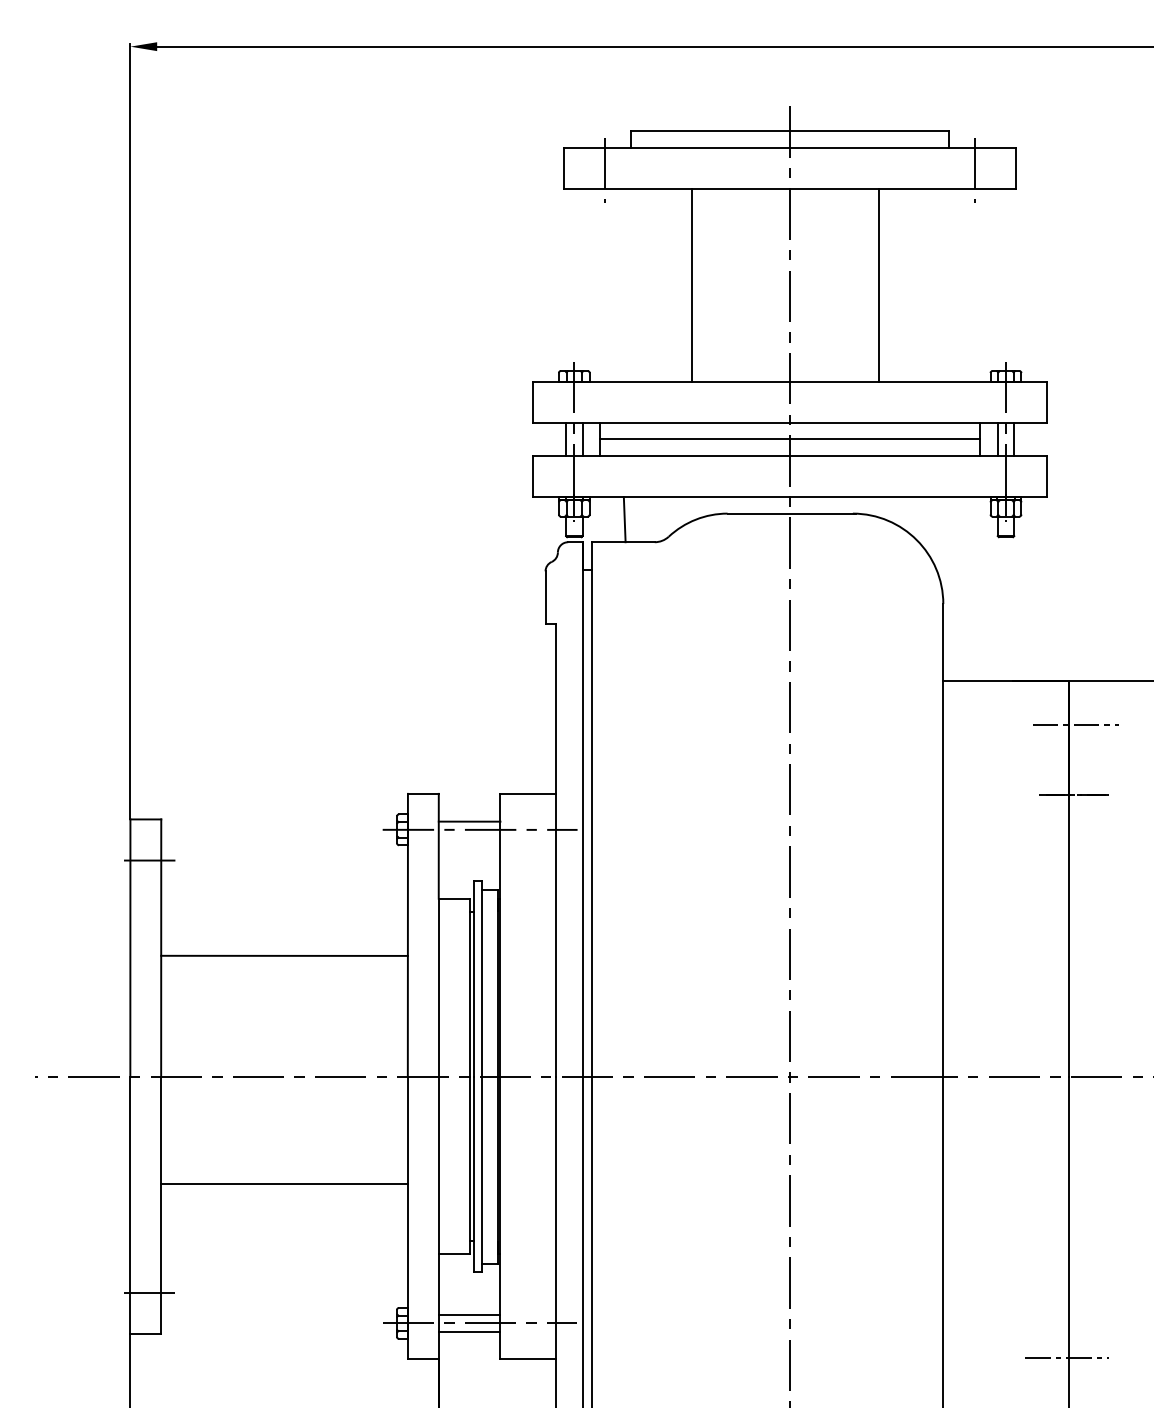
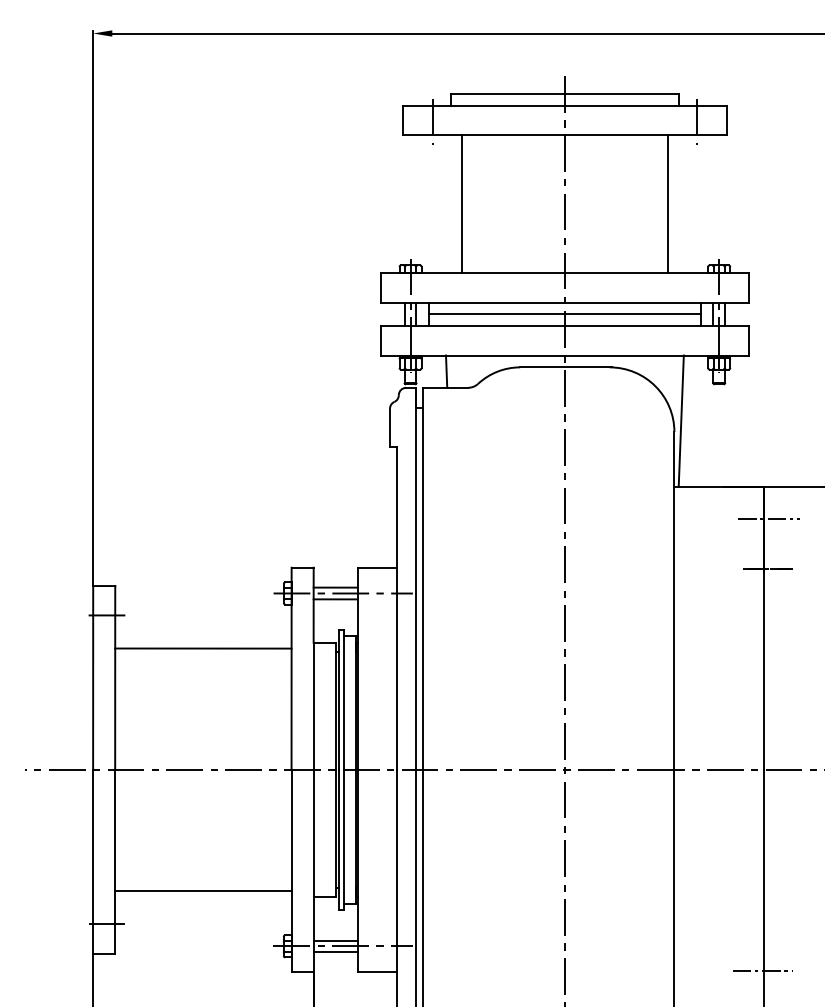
line: (692, 284) -> (462, 203), moved
line: (879, 284) -> (668, 203), moved
line: (952, 588) -> (680, 420), added
line: (469, 838) -> (335, 599), added
line: (284, 955) -> (203, 648), moved
line: (284, 1184) -> (203, 891), moved

